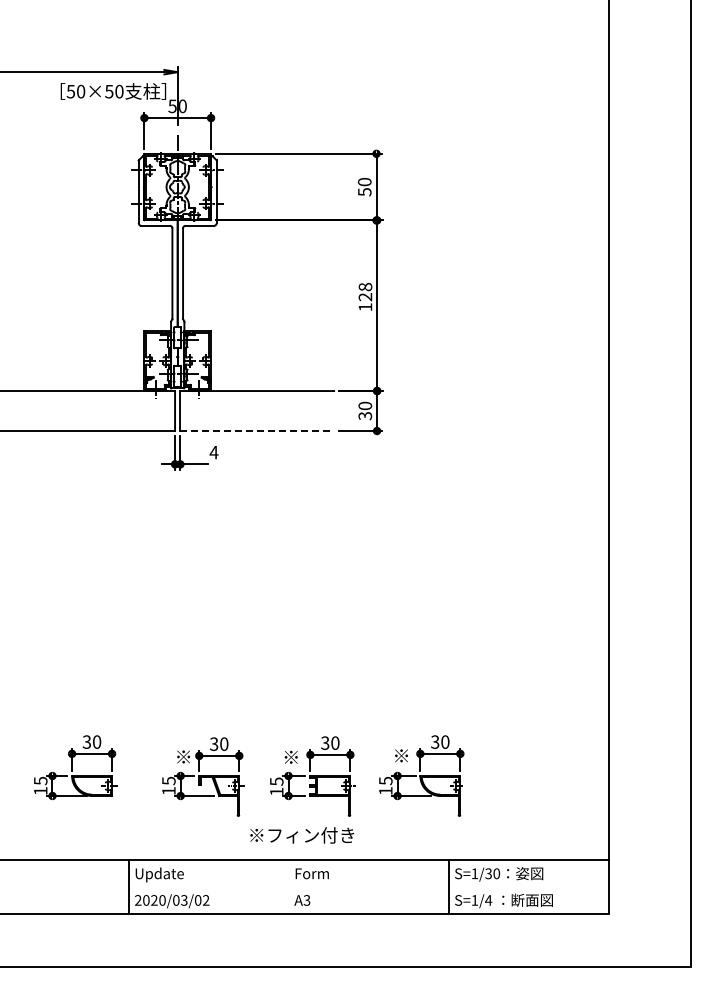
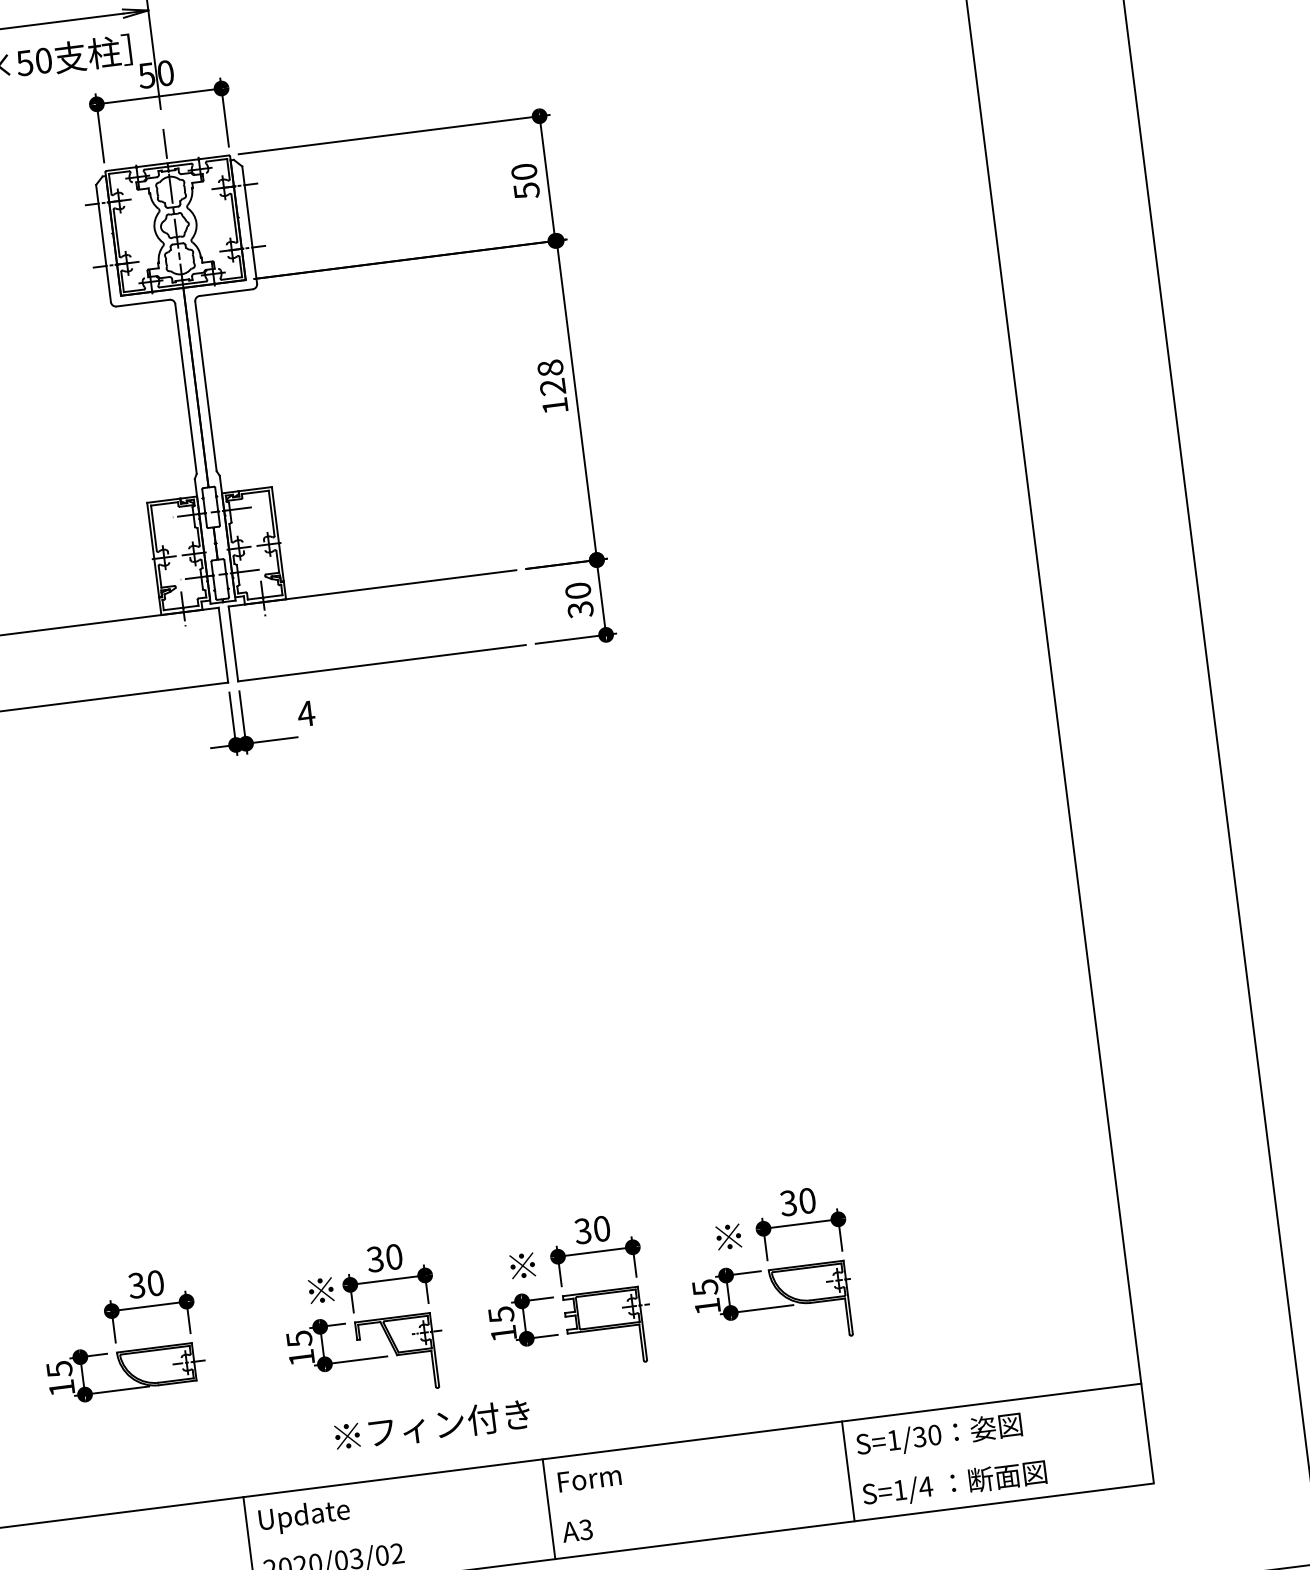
line: (257, 431) -> (382, 664), dashed -> solid
text: (302, 835) -> (433, 1425), moved
line: (288, 886) -> (548, 1508), added

